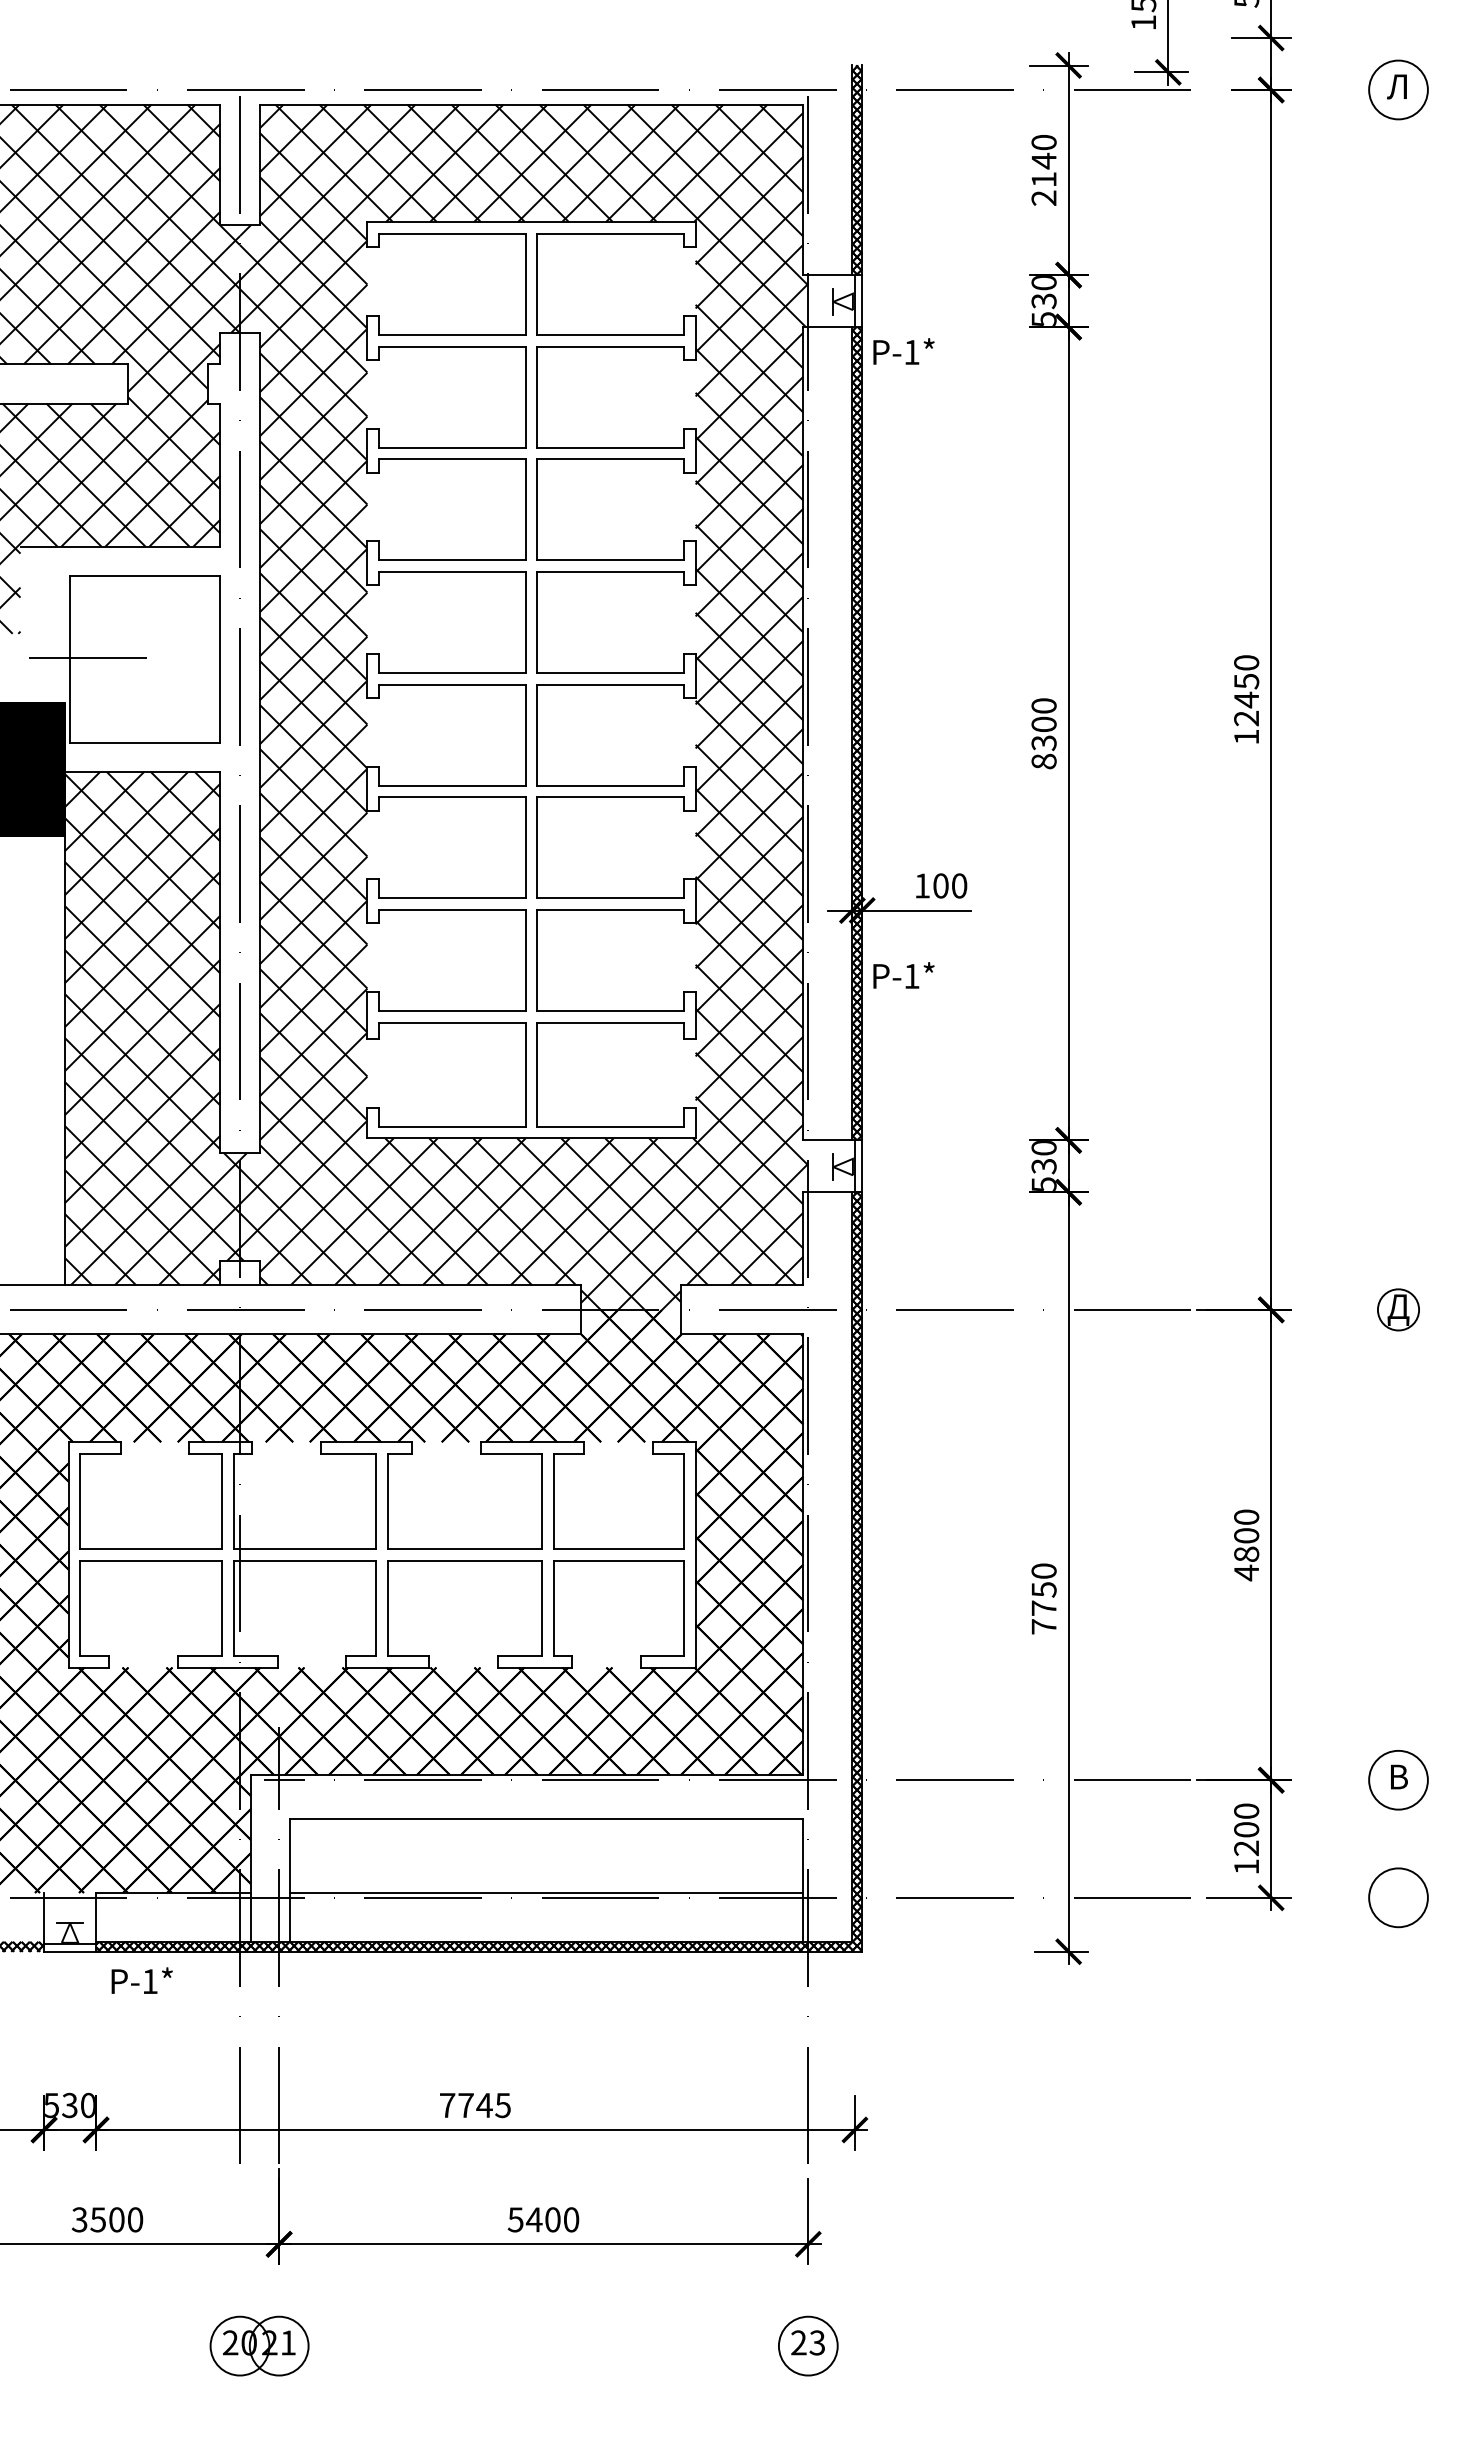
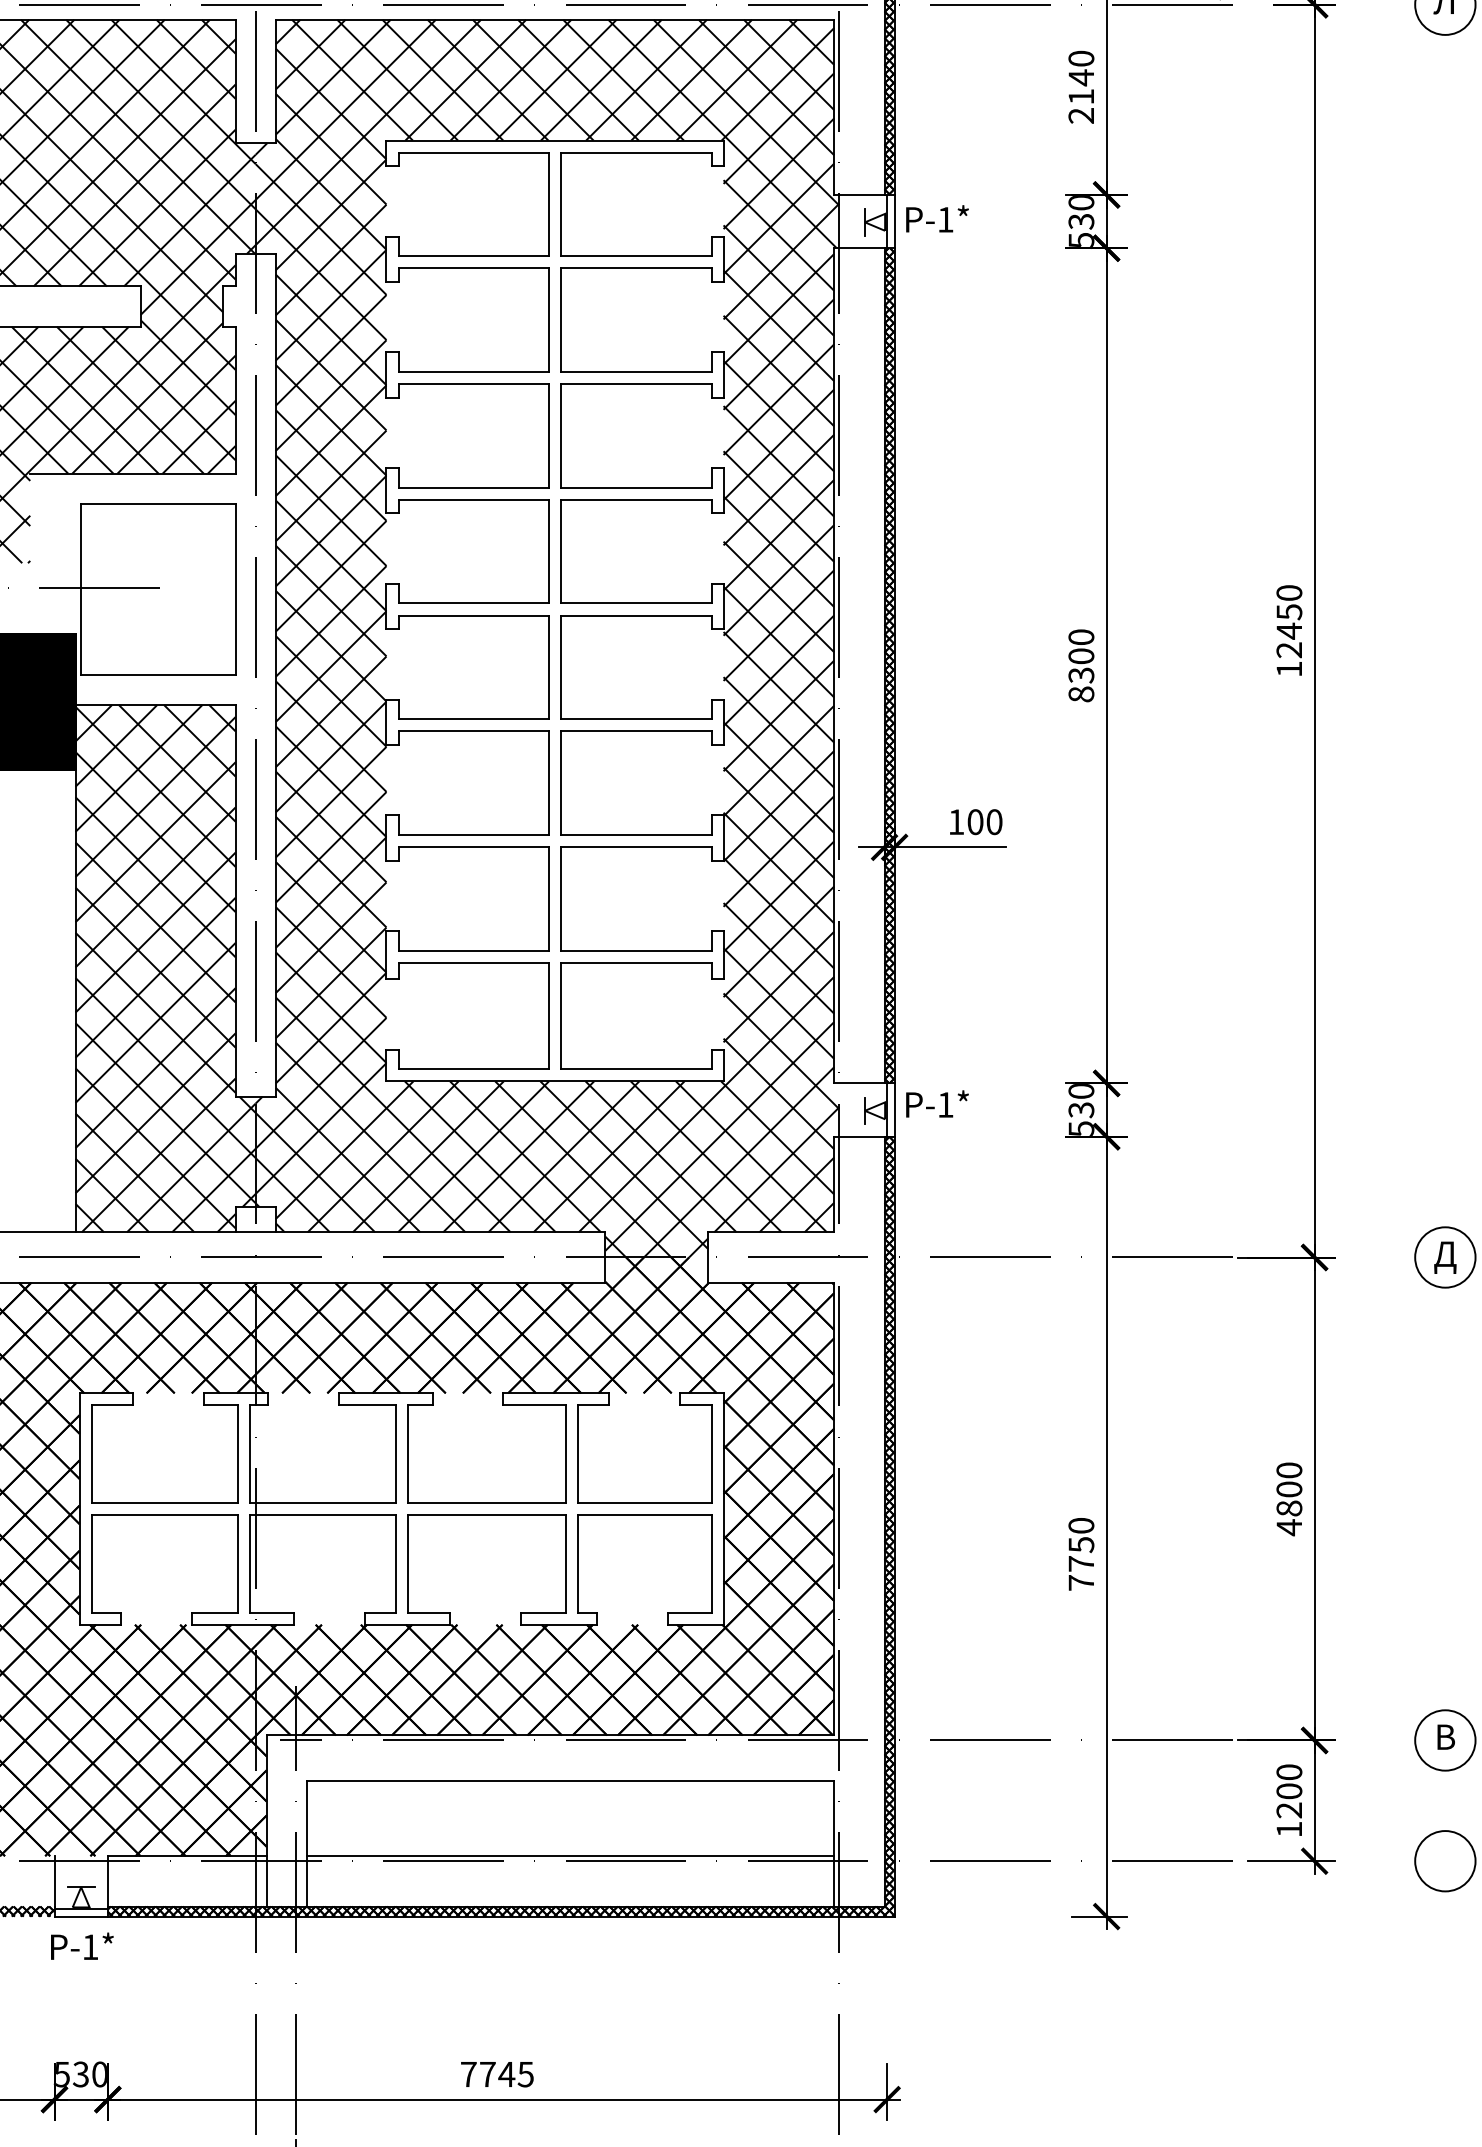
text: (903, 351) -> (937, 218), moved
text: (903, 975) -> (937, 1104), moved
circle: (1398, 1309) -> (1445, 1257), size x1.43
text: (141, 1980) -> (81, 1946), moved

